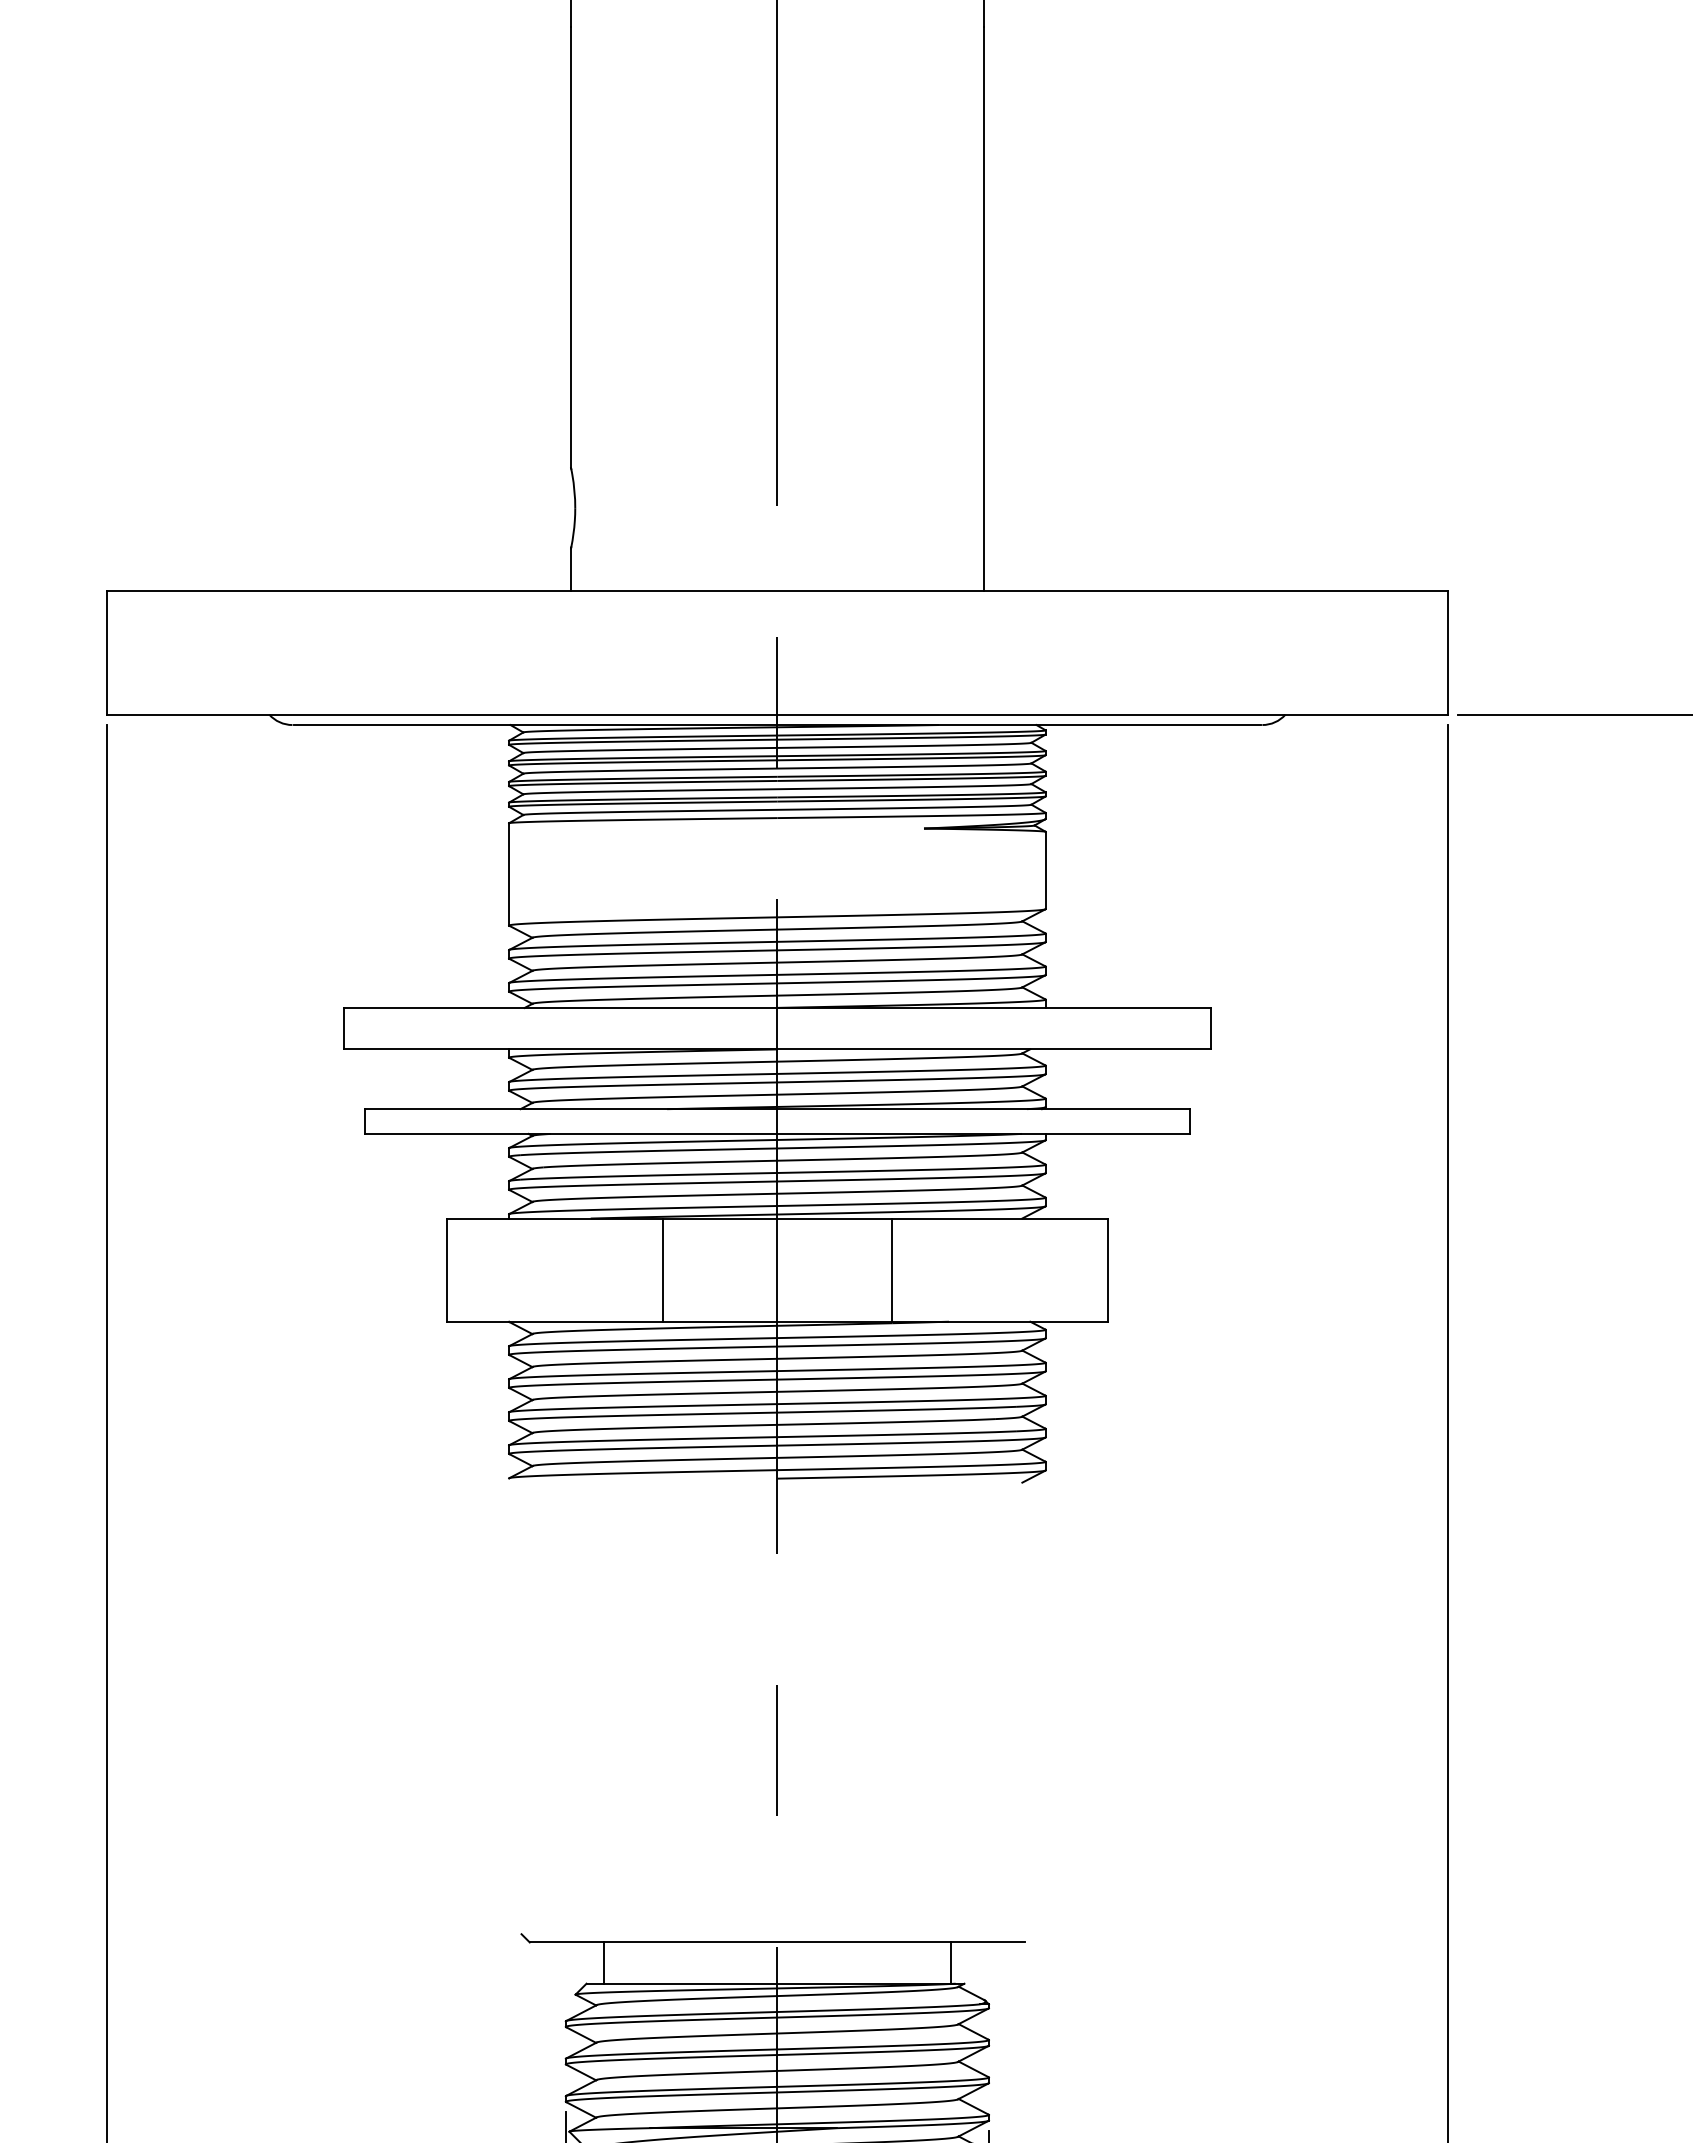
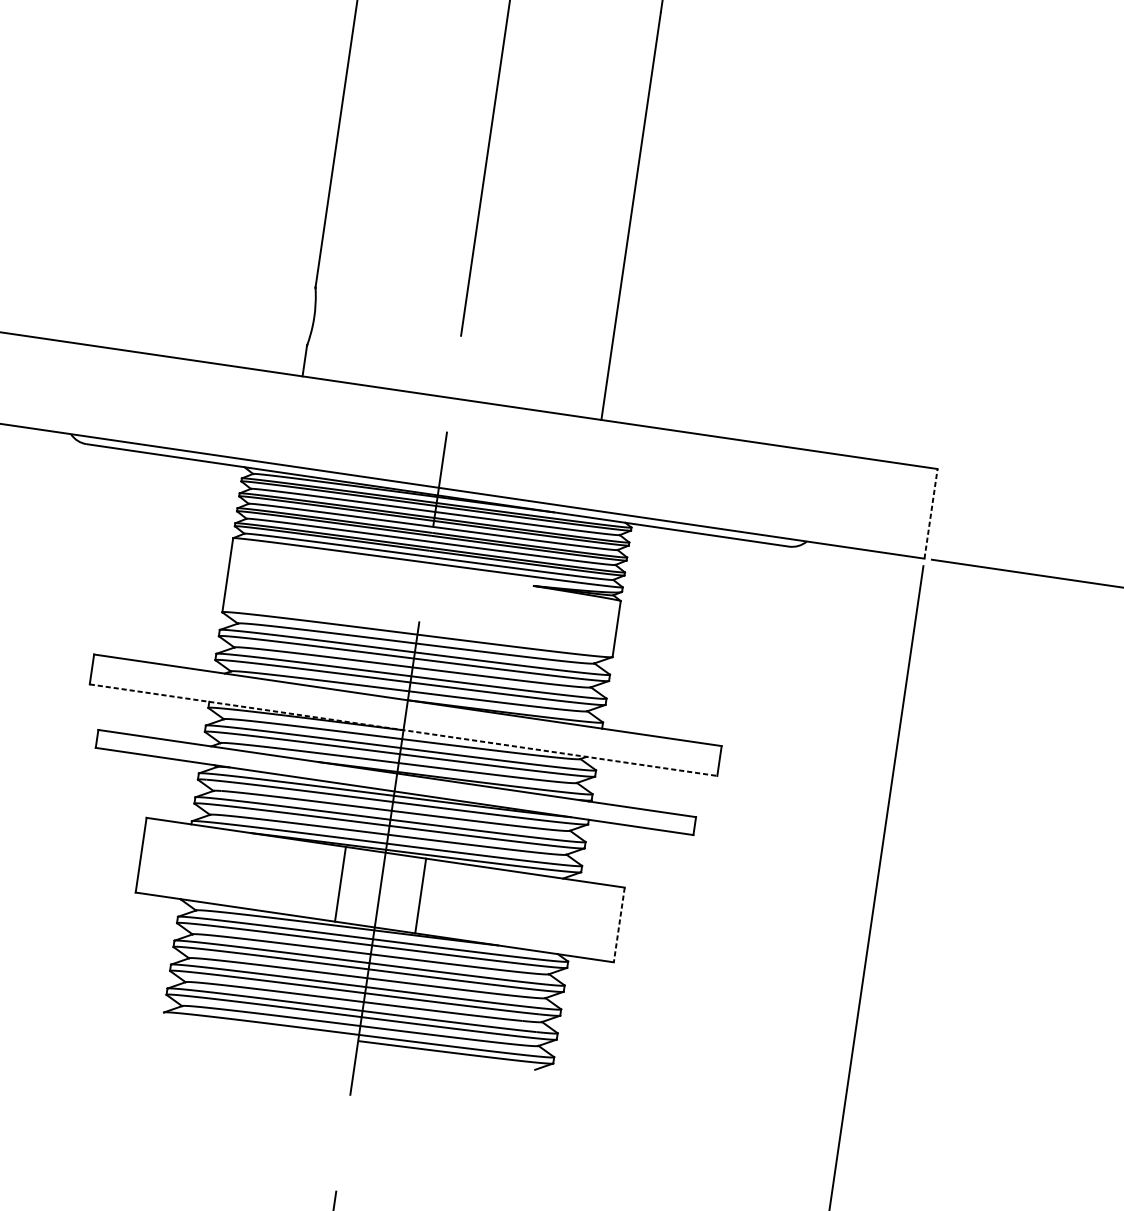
line: (1448, 652) -> (931, 513), solid -> dashed
line: (777, 1049) -> (403, 730), solid -> dashed
line: (662, 1269) -> (340, 883), moved
line: (892, 1269) -> (420, 895), moved
line: (1107, 1270) -> (619, 925), solid -> dashed

